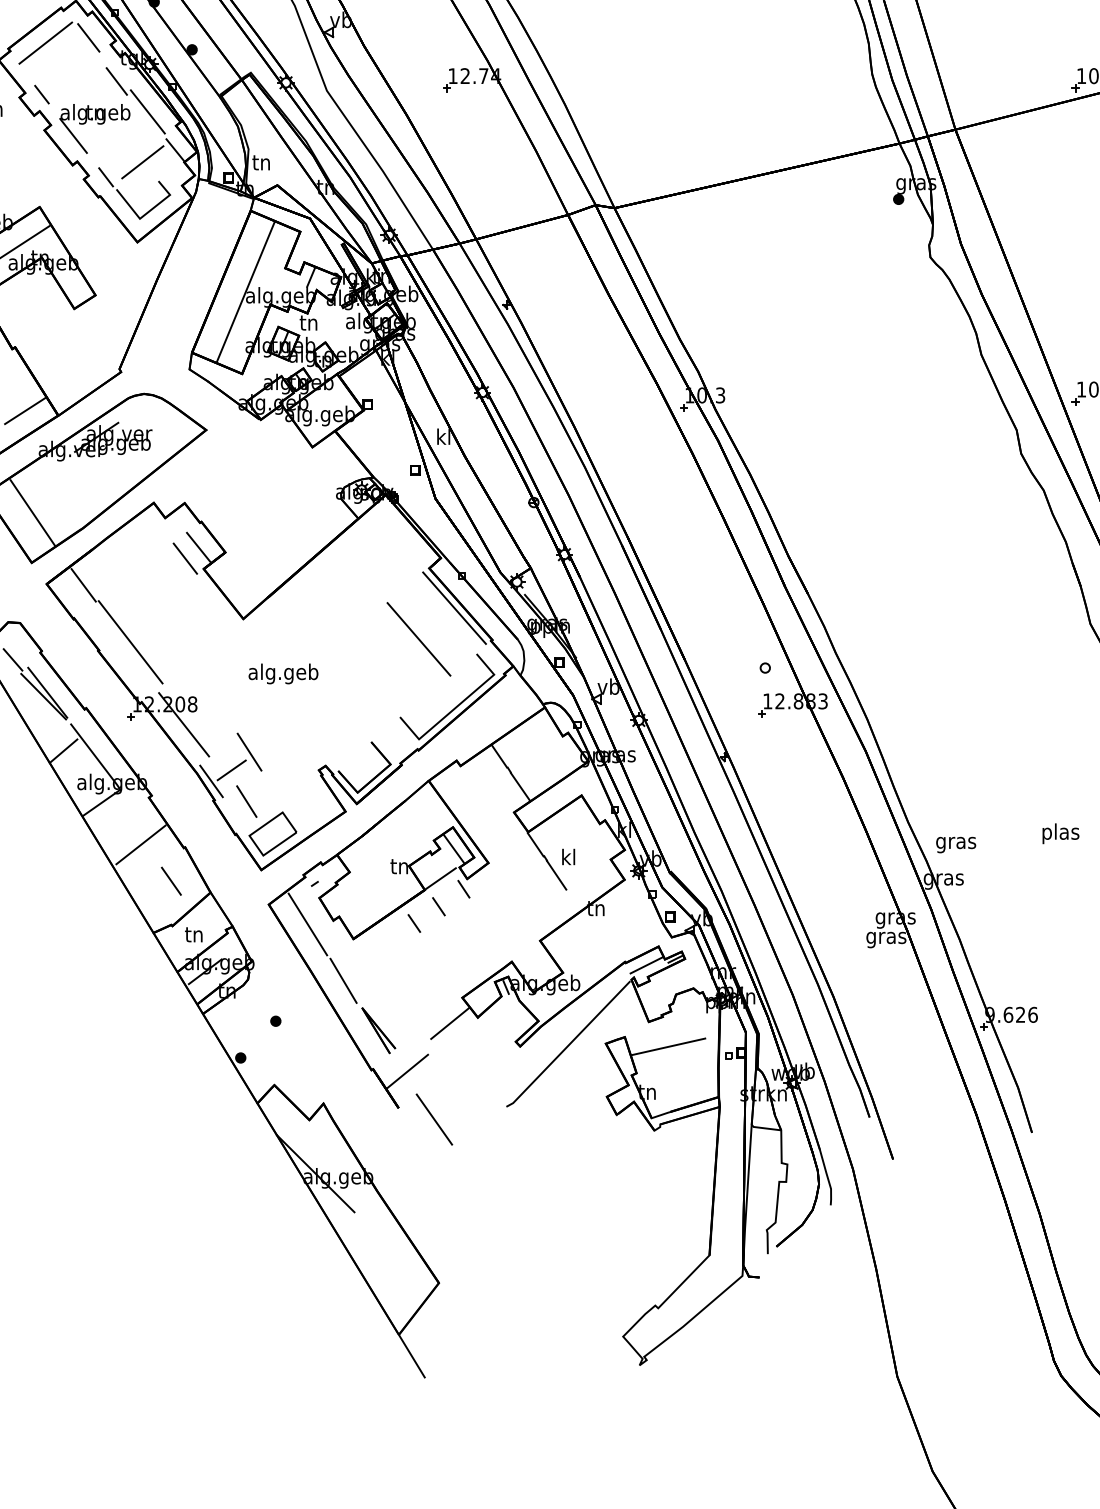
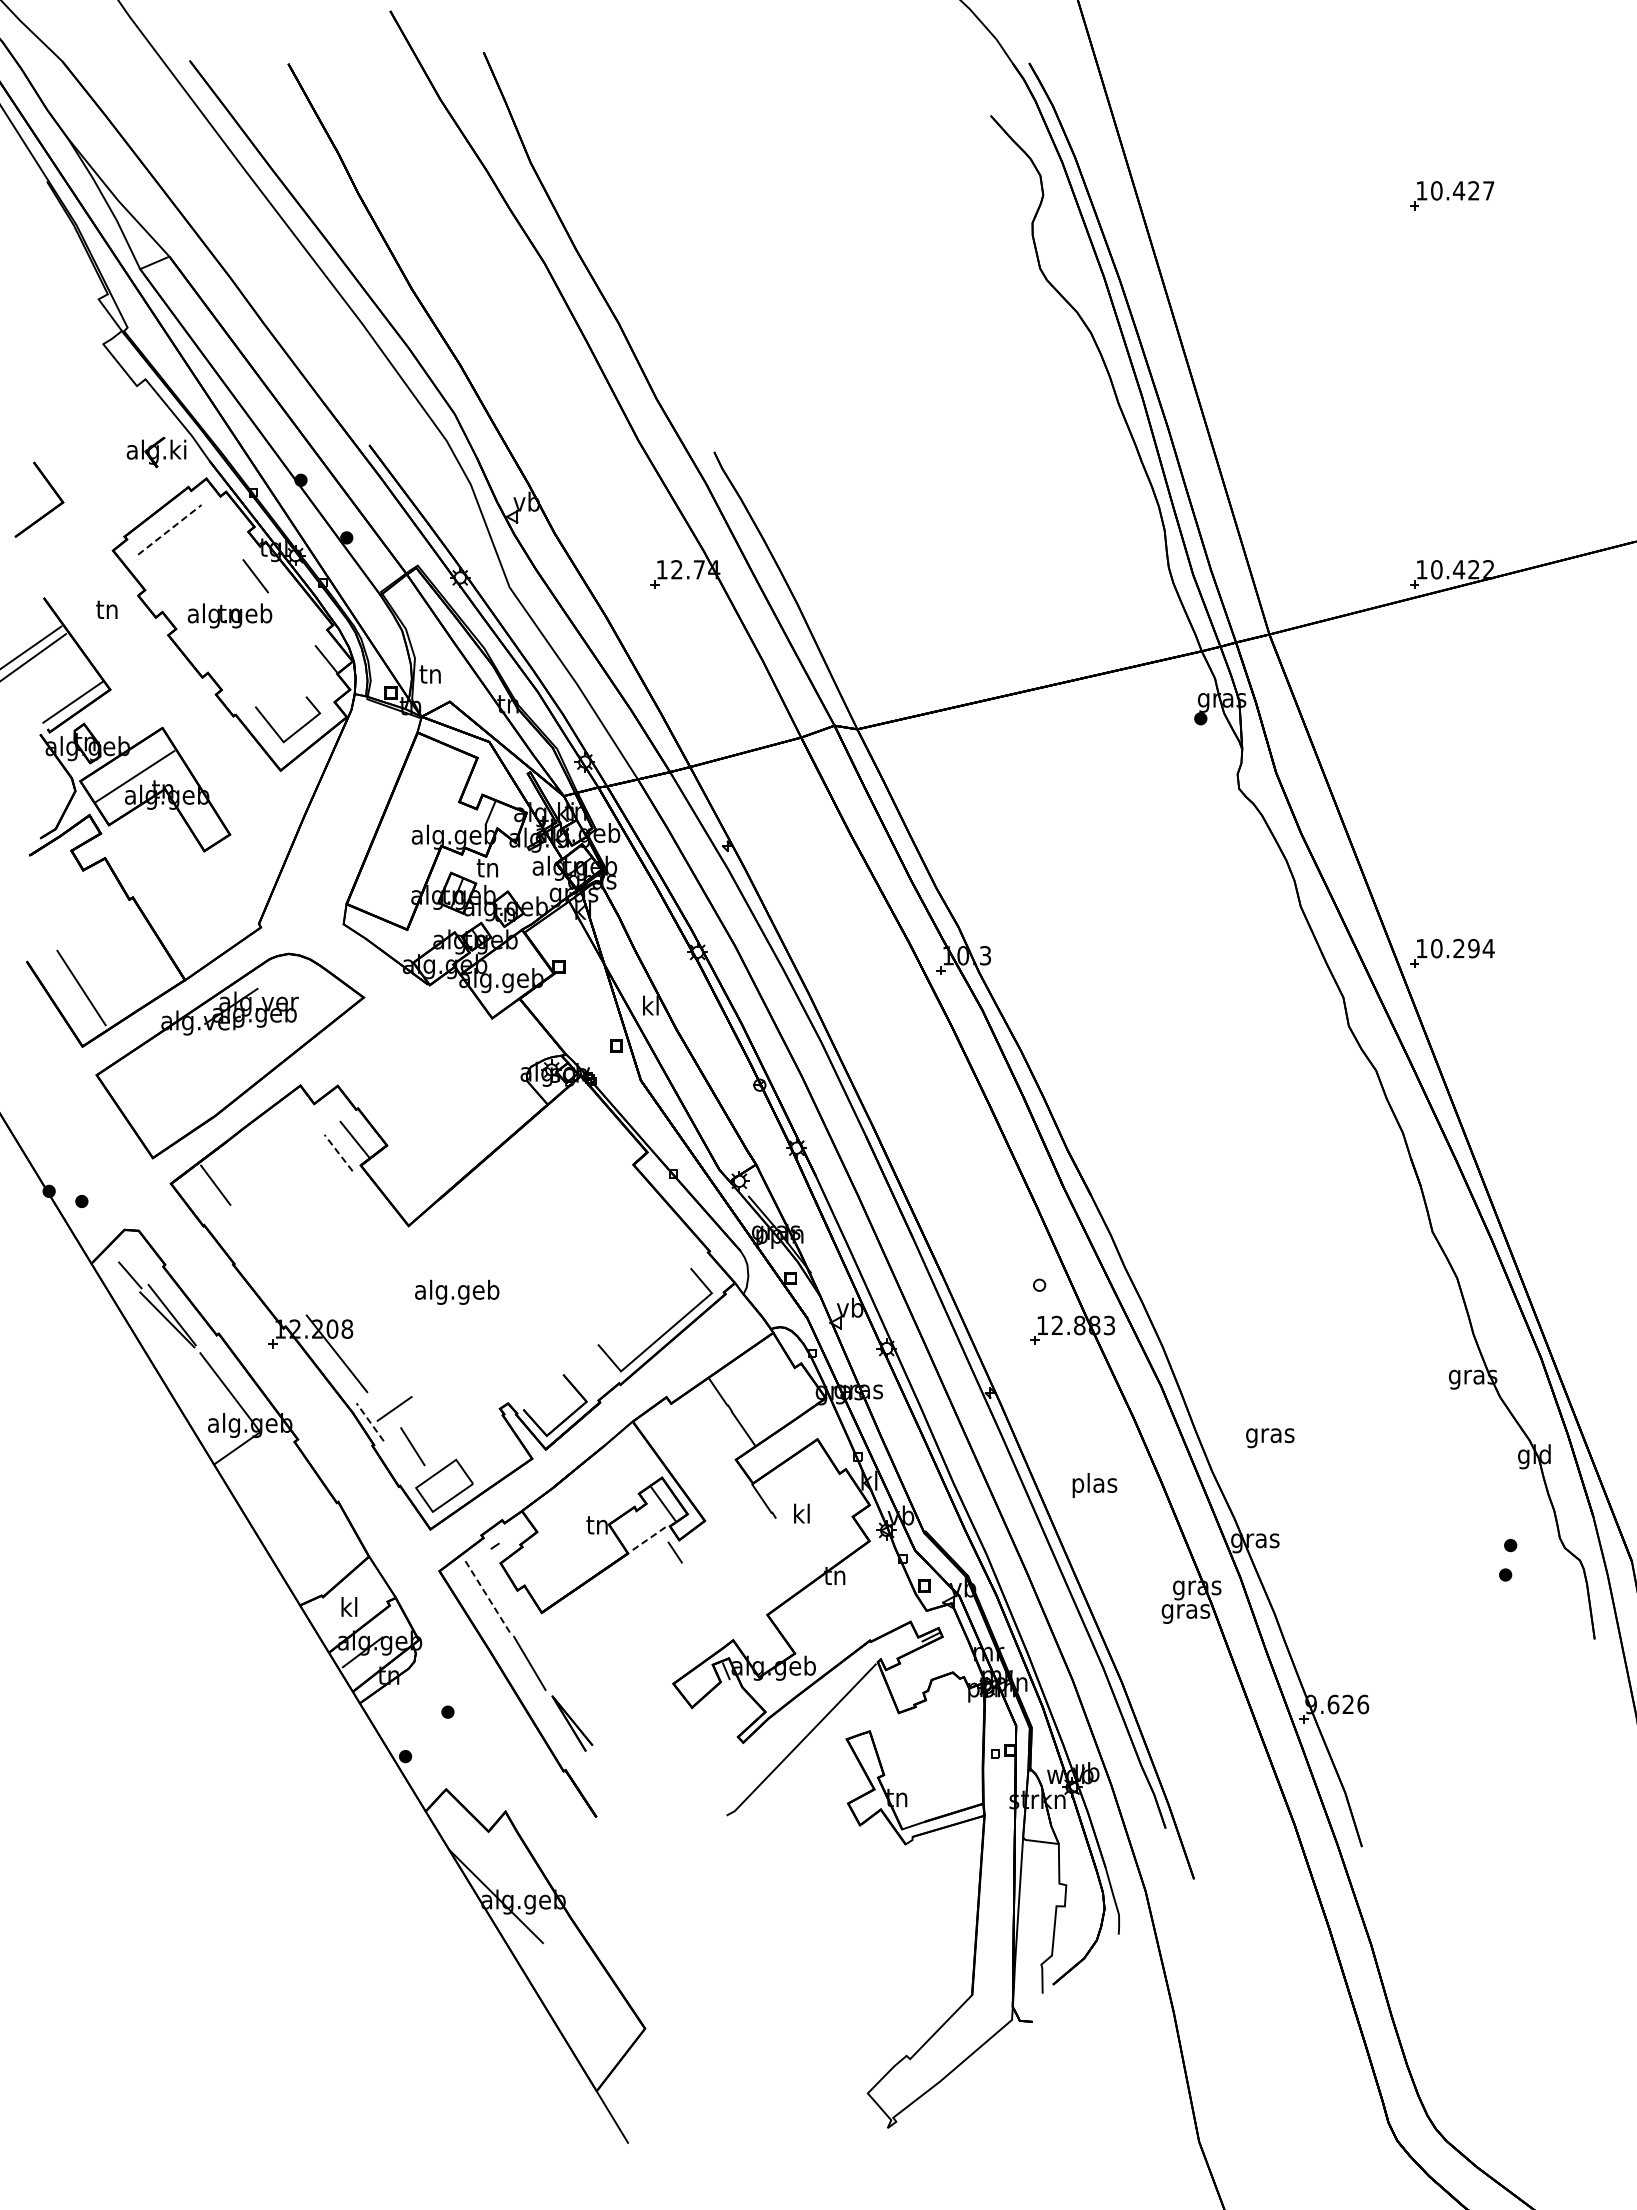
line: (88, 37) -> (221, 523), removed
line: (46, 42) -> (170, 529), solid -> dashed
line: (42, 94) -> (165, 591), removed
line: (147, 111) -> (292, 612), removed
line: (73, 135) -> (203, 641), removed
line: (143, 161) -> (287, 673), removed
line: (105, 176) -> (242, 691), removed
line: (245, 291) -> (411, 830), removed
line: (24, 410) -> (144, 974), removed
line: (33, 512) -> (154, 1097), removed
line: (185, 559) -> (338, 1153), solid -> dashed
line: (454, 607) -> (663, 1212), removed
line: (418, 639) -> (620, 1250), removed
line: (130, 641) -> (272, 1253), removed
line: (63, 751) -> (191, 1385), removed
line: (249, 751) -> (415, 1386), removed
line: (210, 780) -> (369, 1421), solid -> dashed
text: (1060, 833) -> (1094, 1485), moved
line: (140, 844) -> (284, 1498), removed
text: (956, 845) -> (1270, 1438), moved
line: (556, 875) -> (787, 1535), removed
line: (440, 879) -> (647, 1540), solid -> dashed
line: (171, 880) -> (321, 1542), removed
line: (439, 906) -> (645, 1573), removed
line: (414, 923) -> (615, 1593), removed
line: (307, 924) -> (486, 1595), solid -> dashed
text: (193, 933) -> (348, 1606), tn -> kl
line: (646, 965) -> (895, 1644), removed
line: (450, 1023) -> (658, 1714), removed
line: (668, 1047) -> (922, 1743), removed
line: (407, 1071) -> (606, 1772), removed
line: (434, 1119) -> (639, 1830), removed

